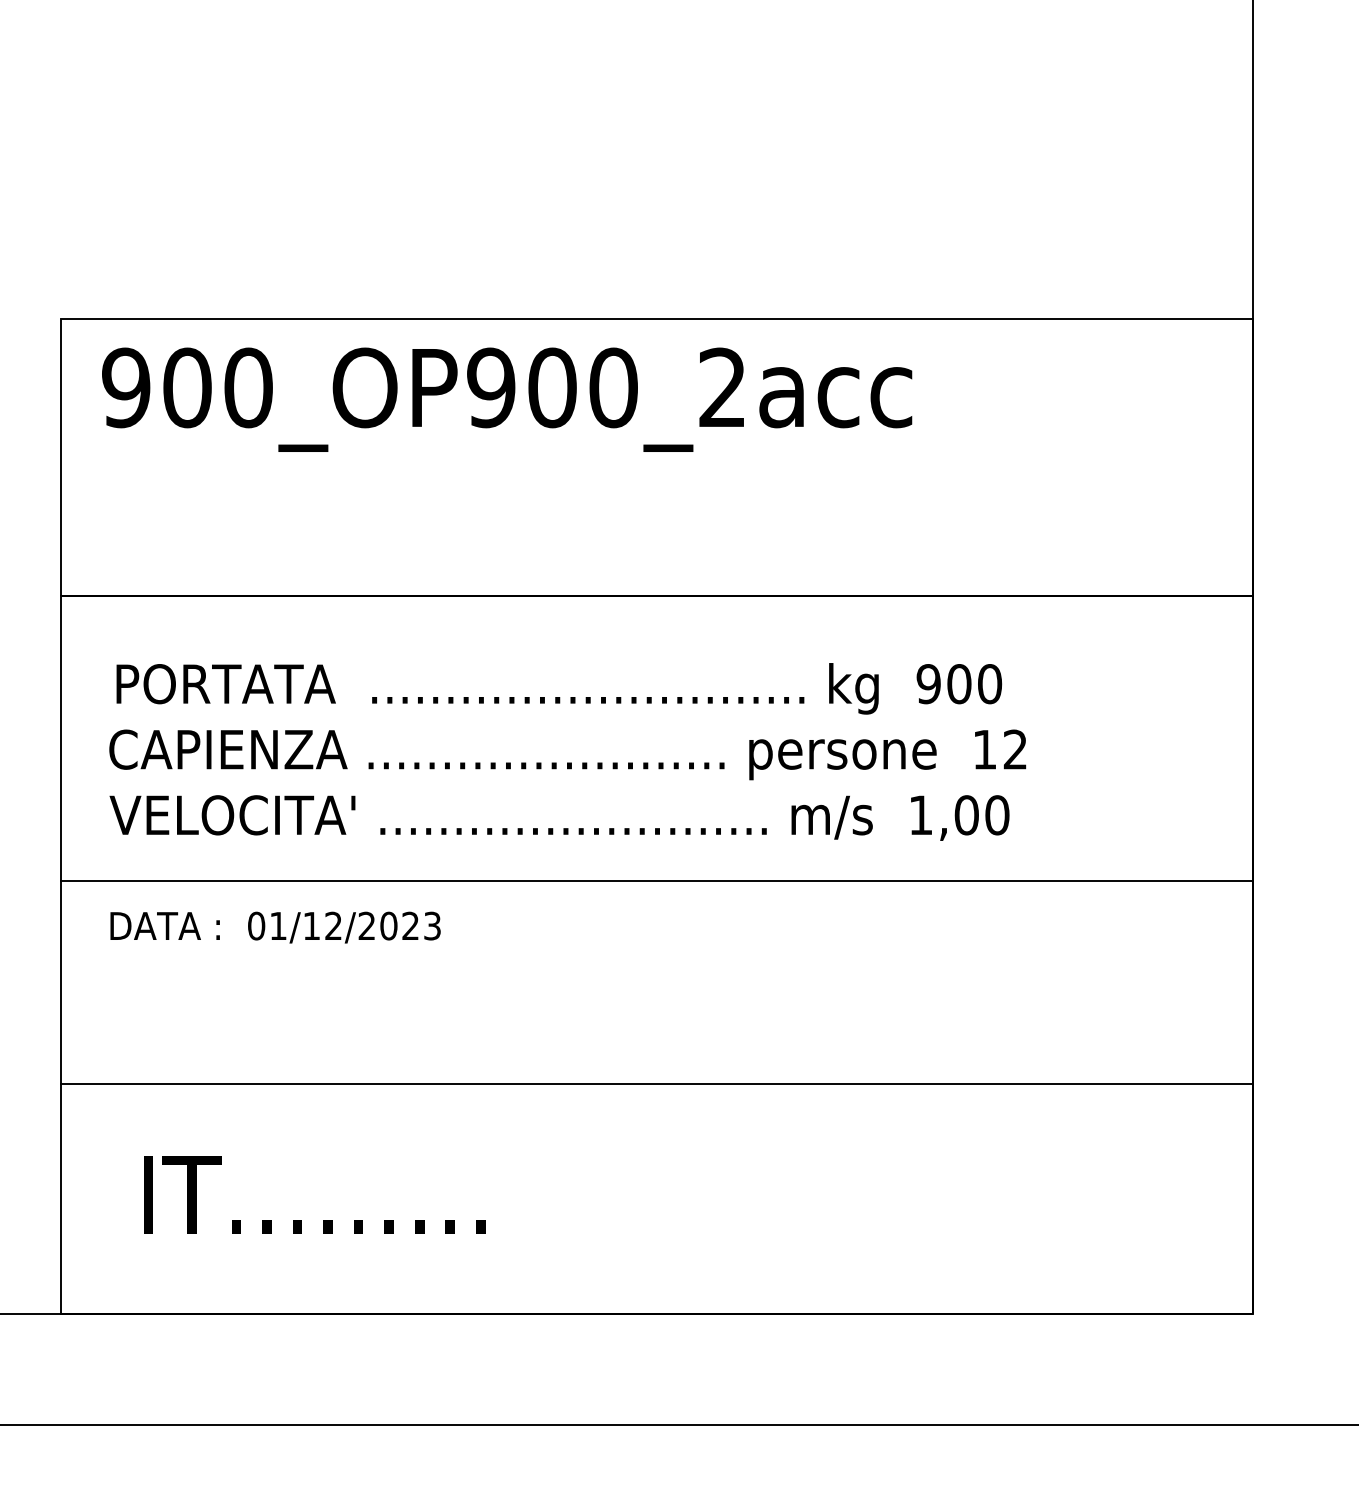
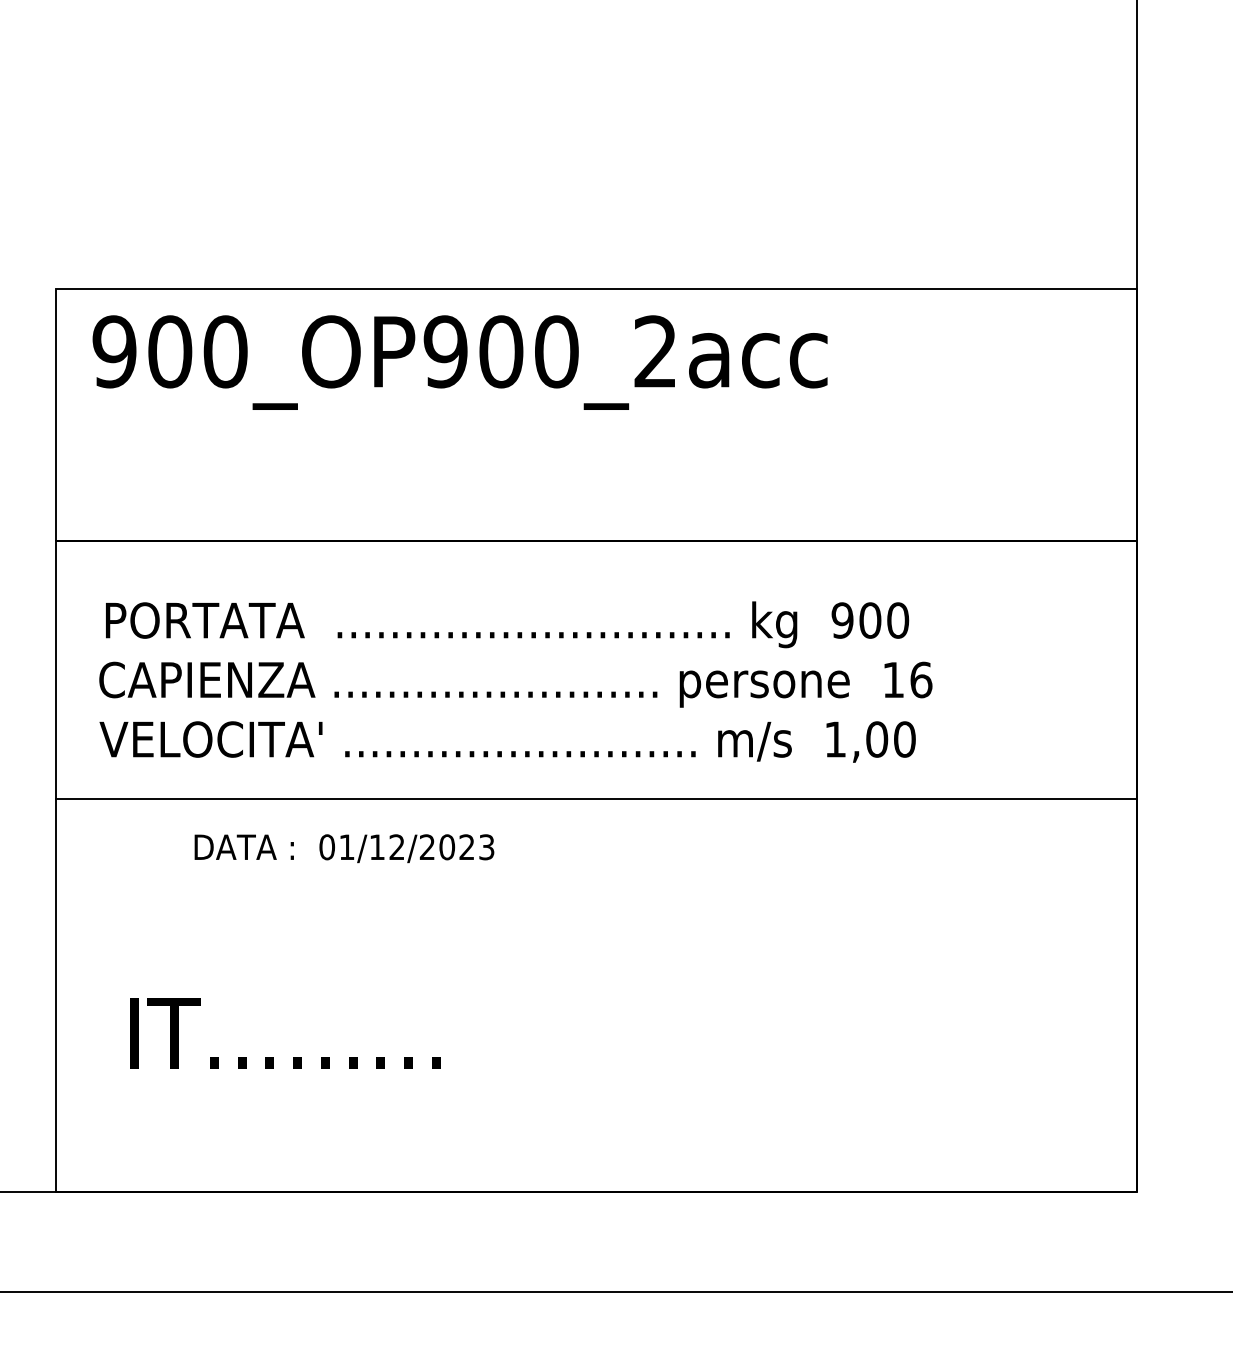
text: (1015, 749) -> (921, 679), 12 -> 16
text: (275, 927) -> (344, 848), moved
line: (657, 1083) -> (596, 982), removed
text: (314, 1194) -> (285, 1033), moved

